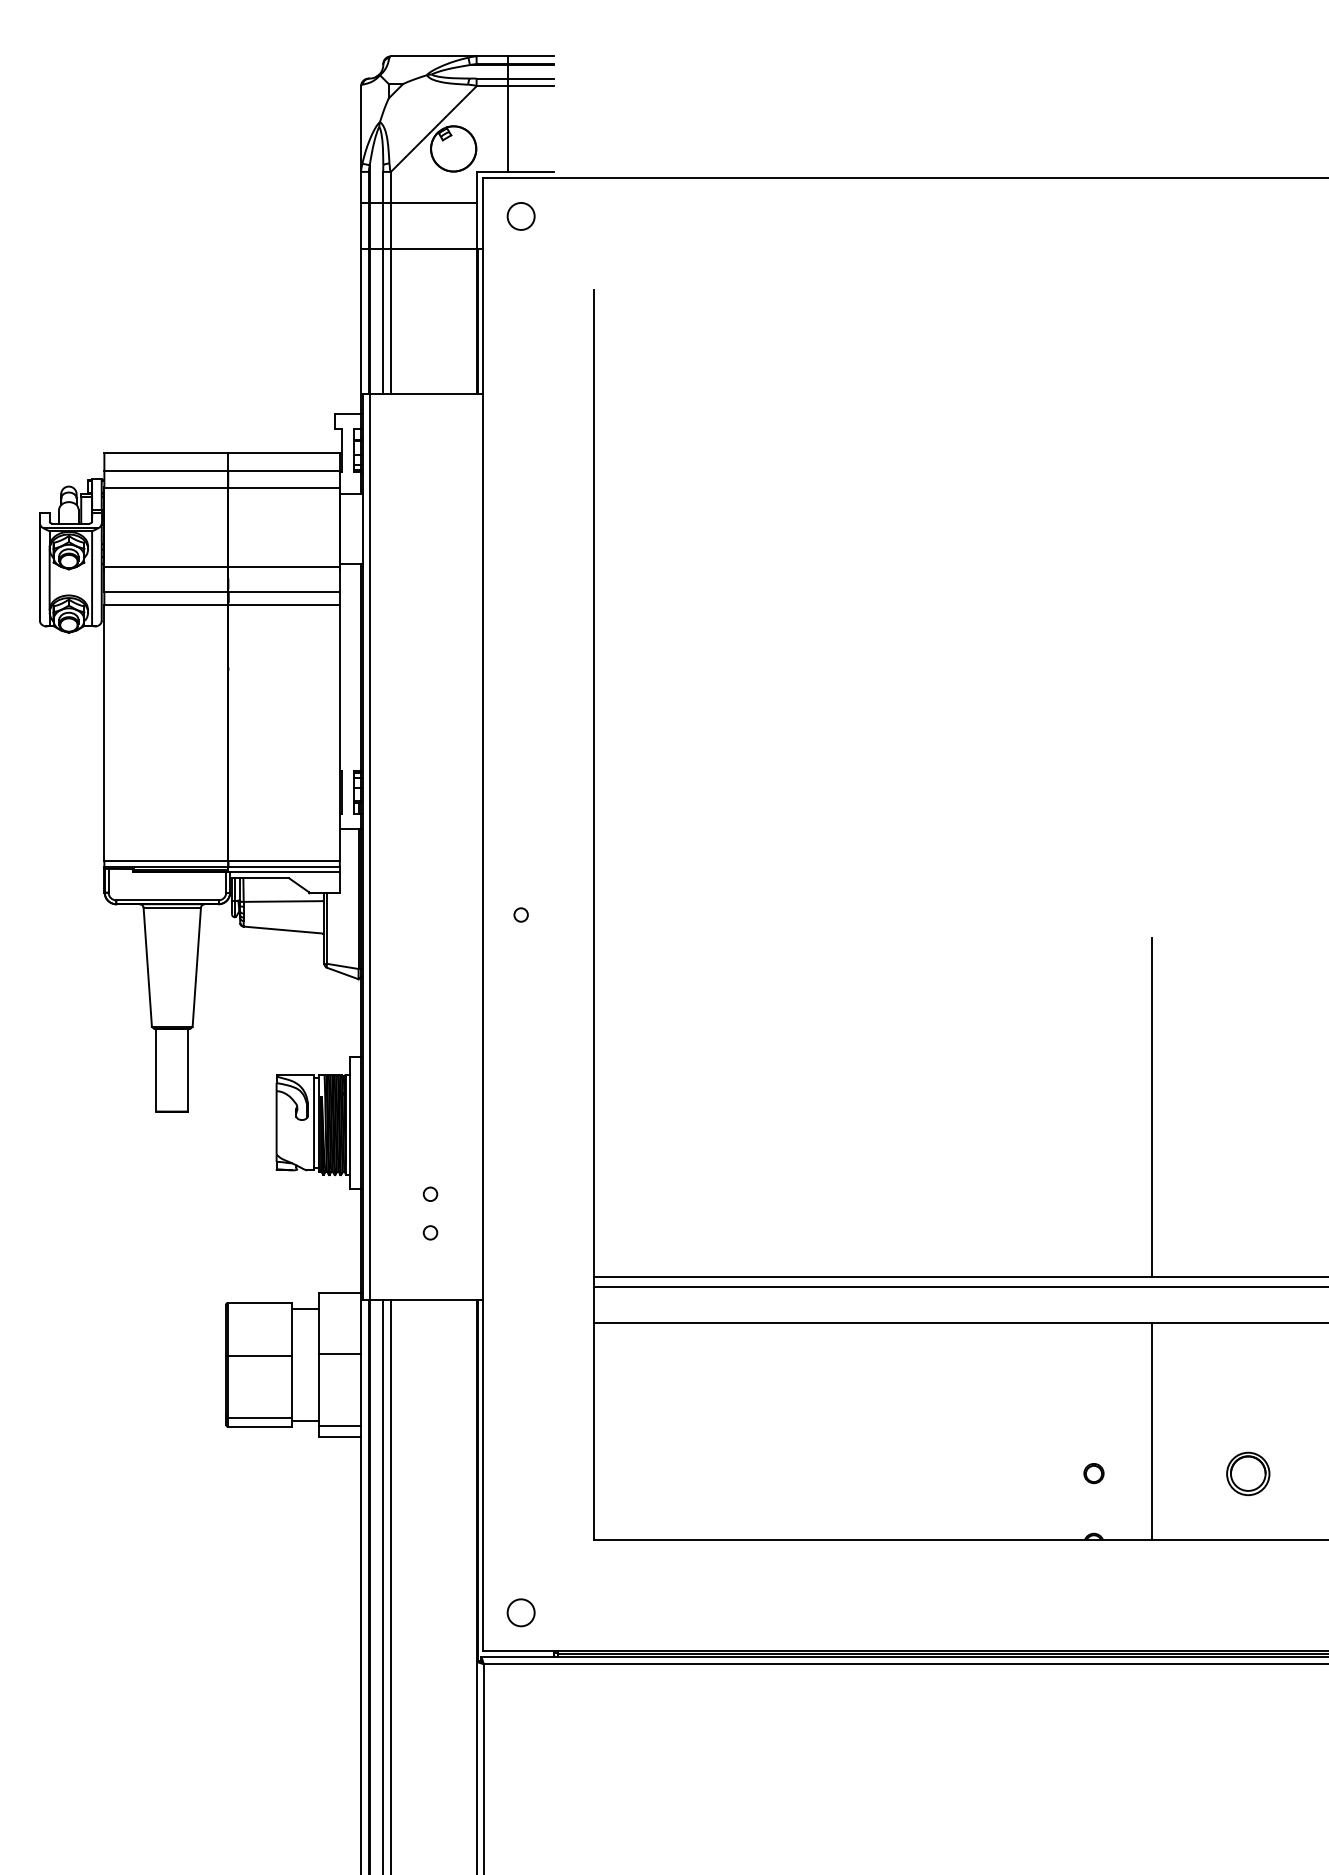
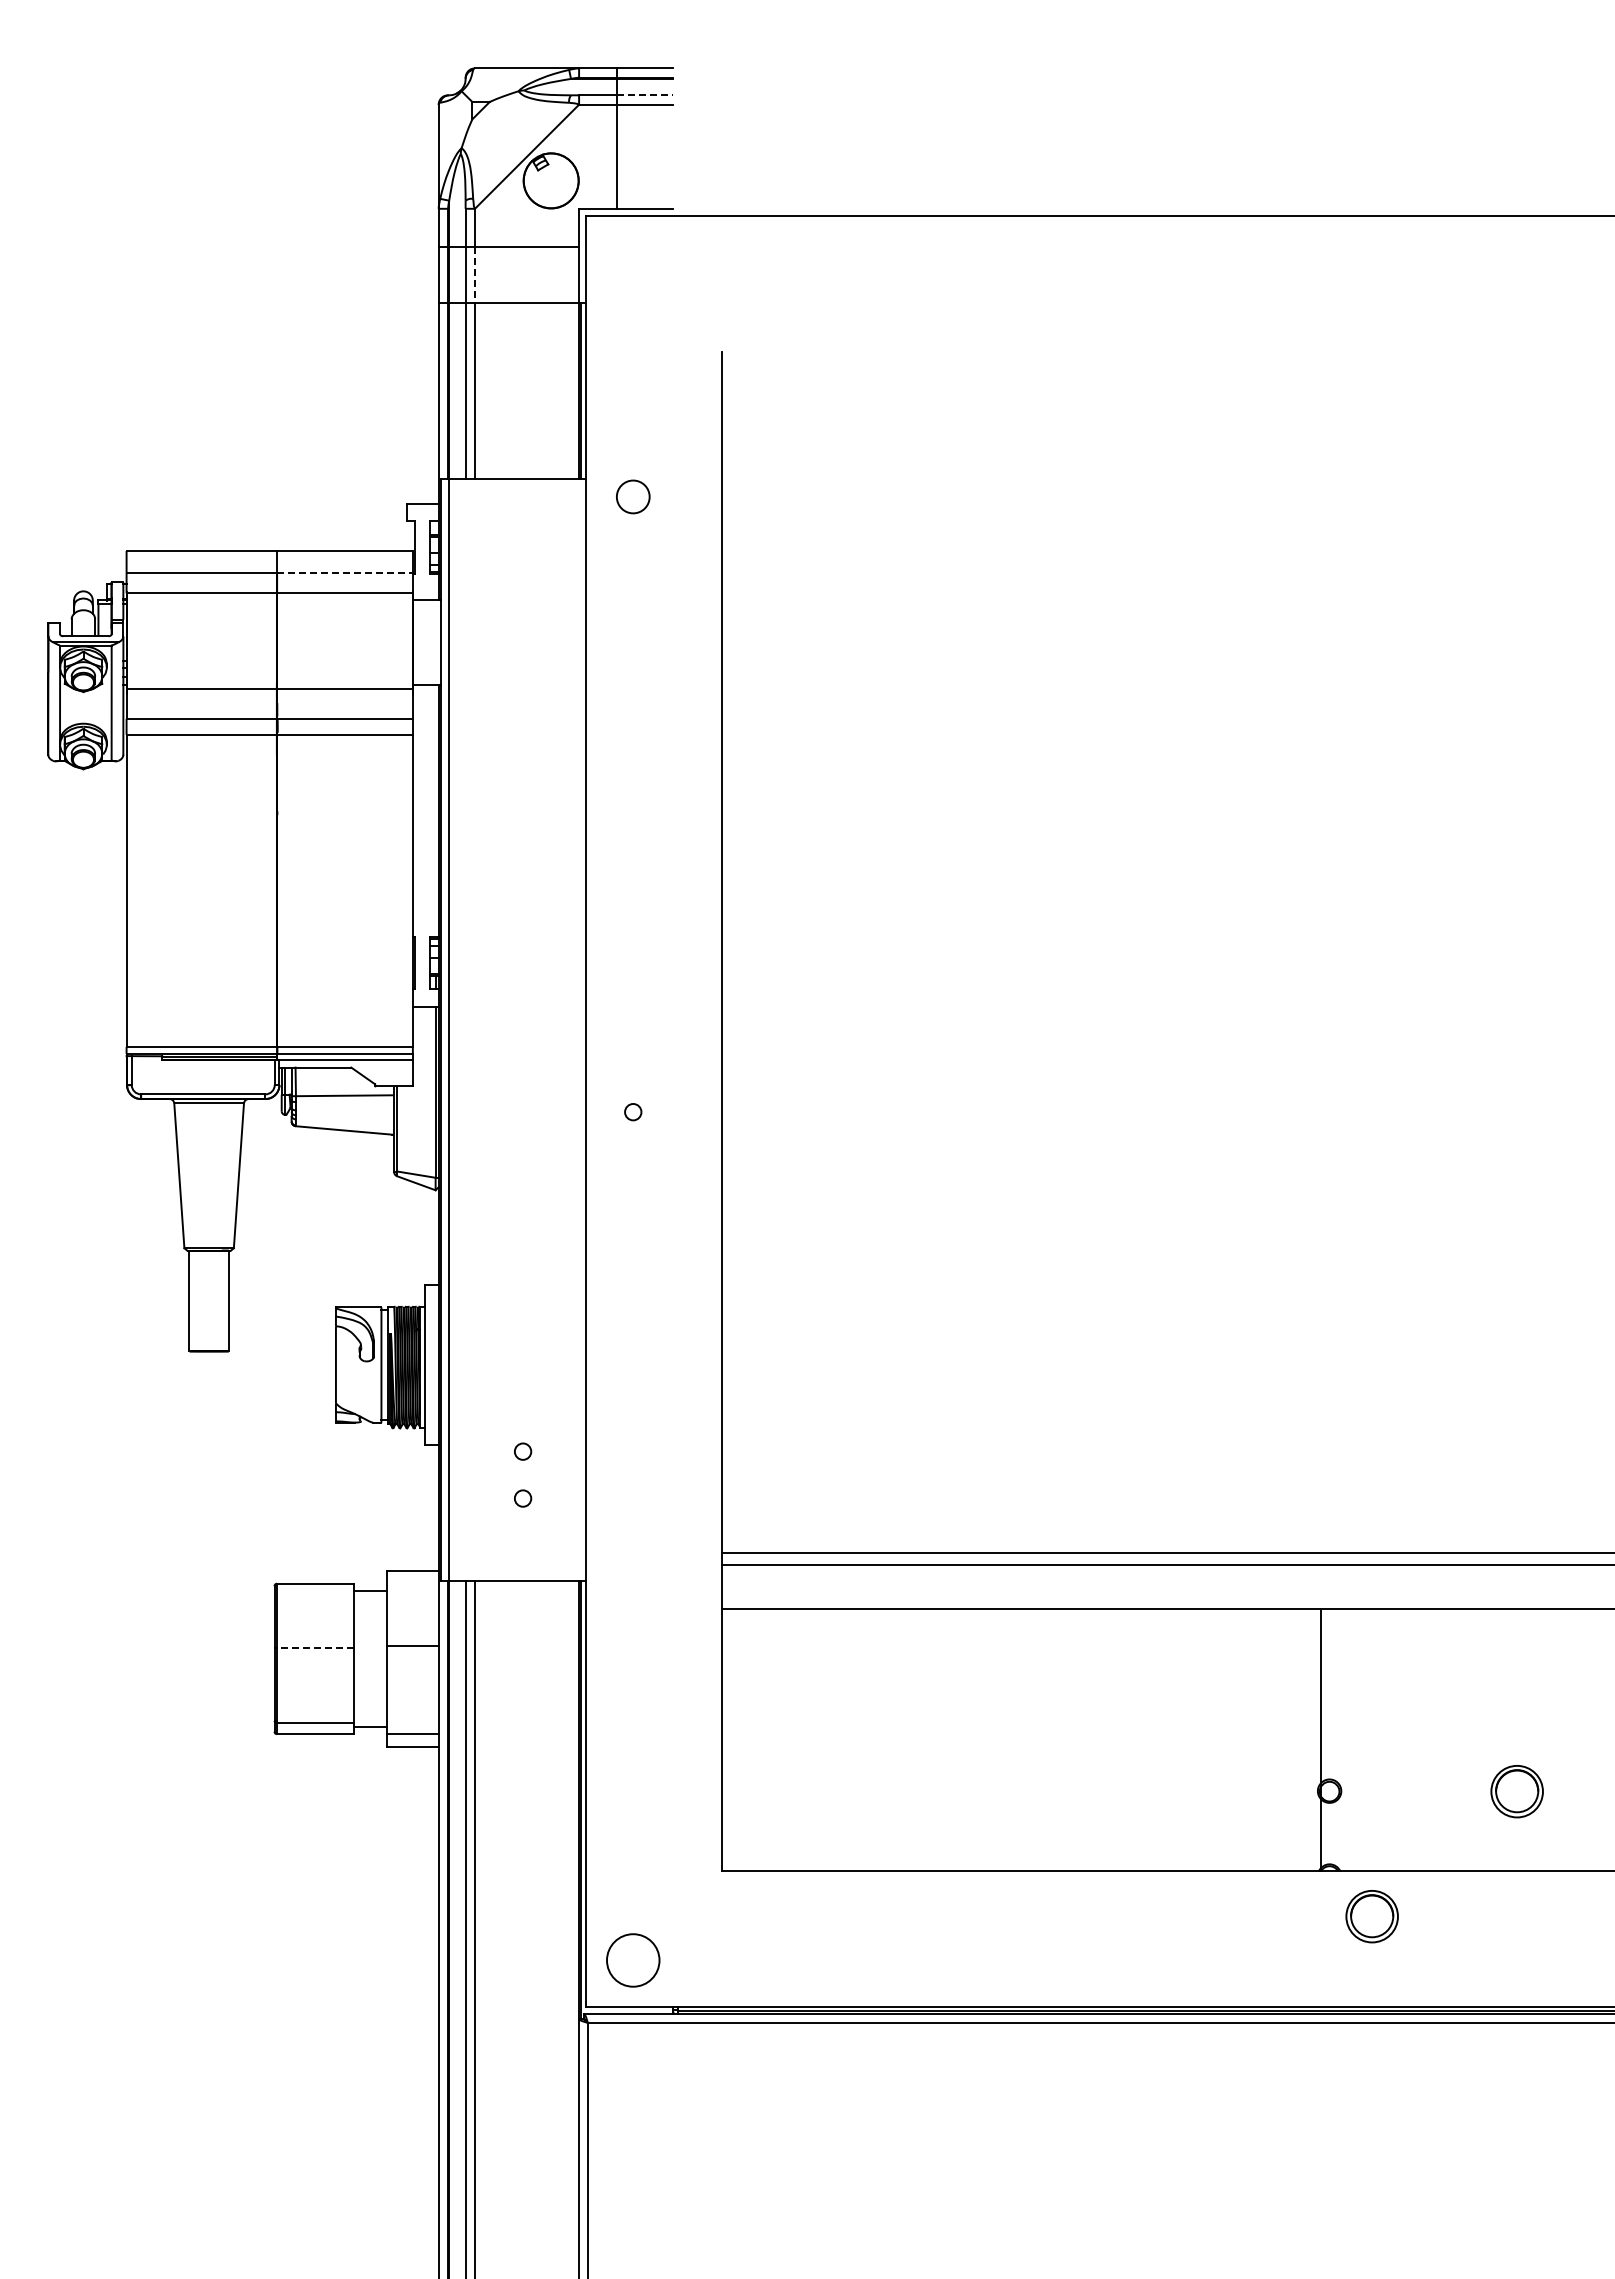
line: (531, 78) -> (645, 95), solid -> dashed
circle: (521, 216) -> (633, 496), moved
line: (391, 226) -> (475, 275), solid -> dashed
line: (284, 471) -> (345, 572), solid -> dashed
line: (1151, 1106) -> (1399, 1345), removed
line: (259, 1355) -> (315, 1647), solid -> dashed
line: (1151, 1431) -> (1320, 1739), moved
part: (1128, 1576) -> (1371, 1916), added
circle: (520, 1612) -> (632, 1960), size x1.6

